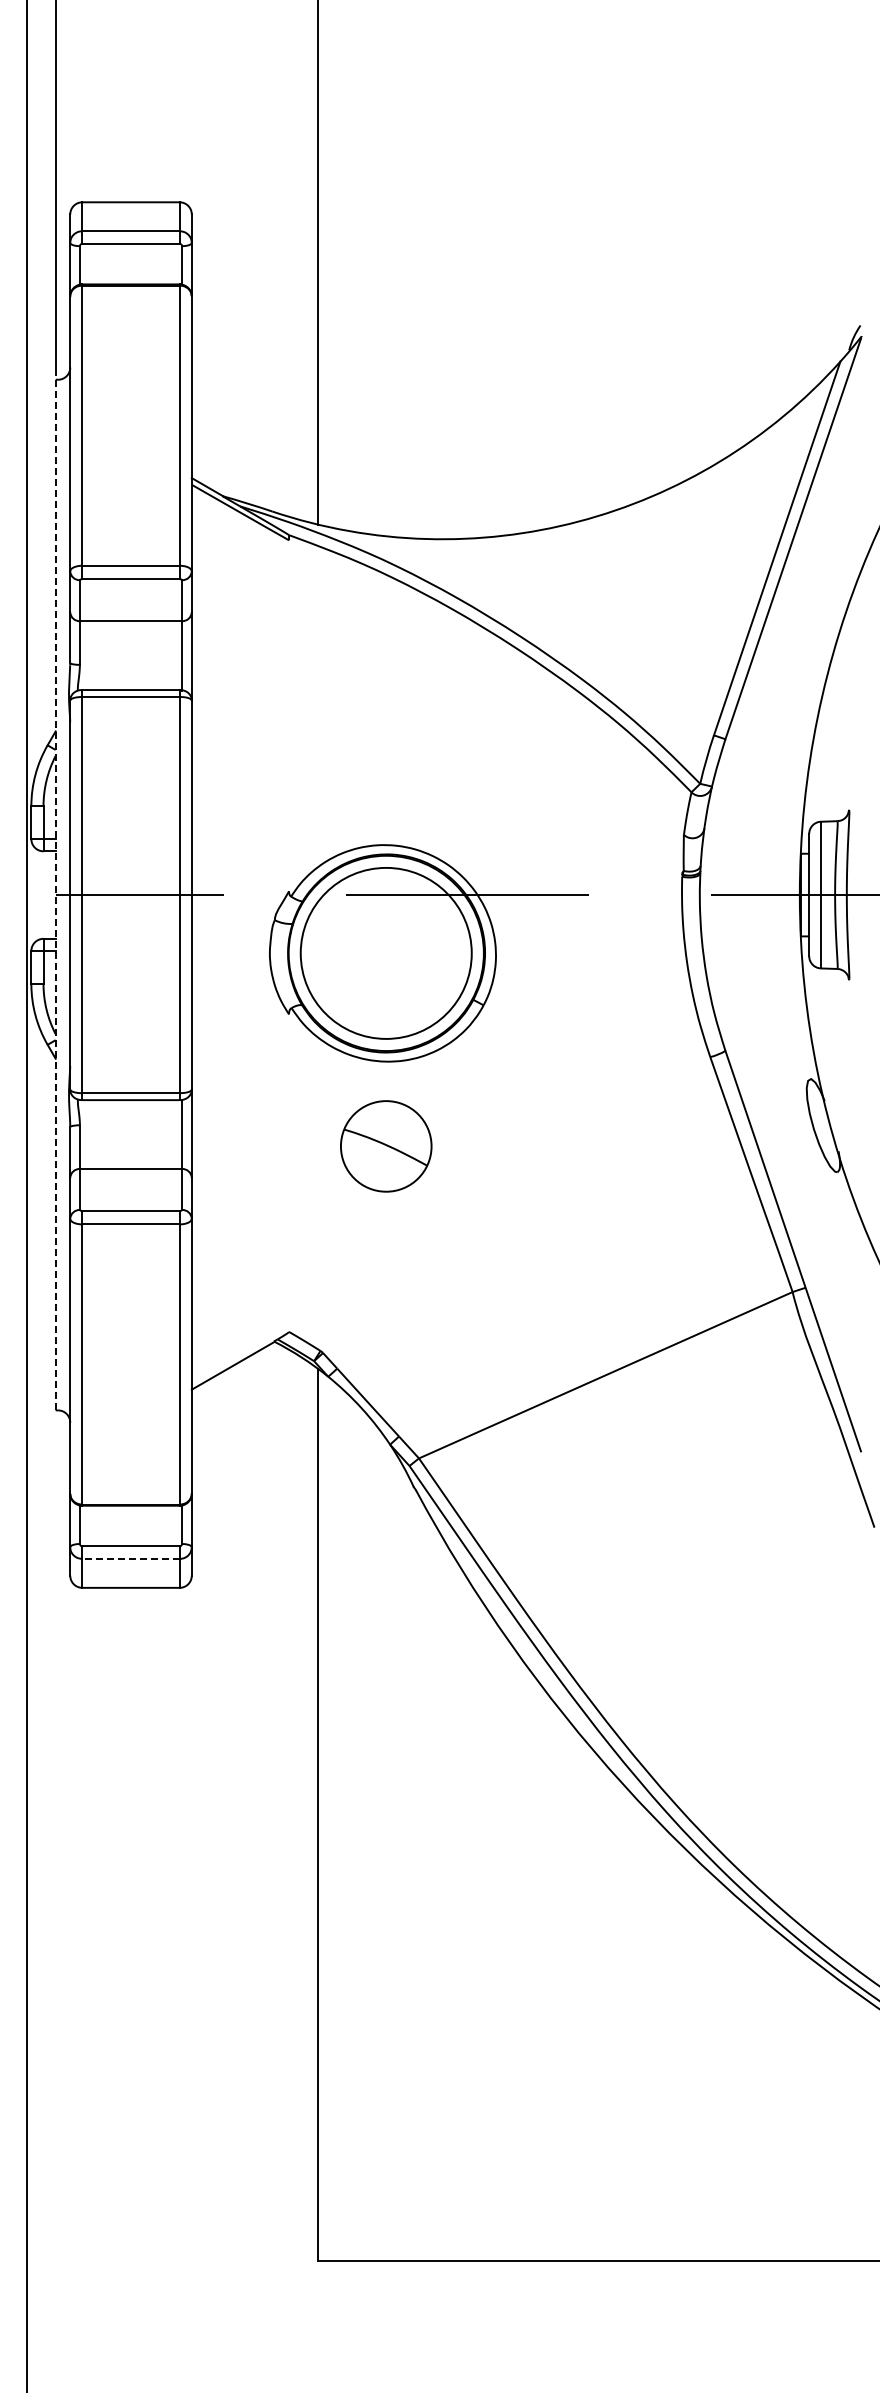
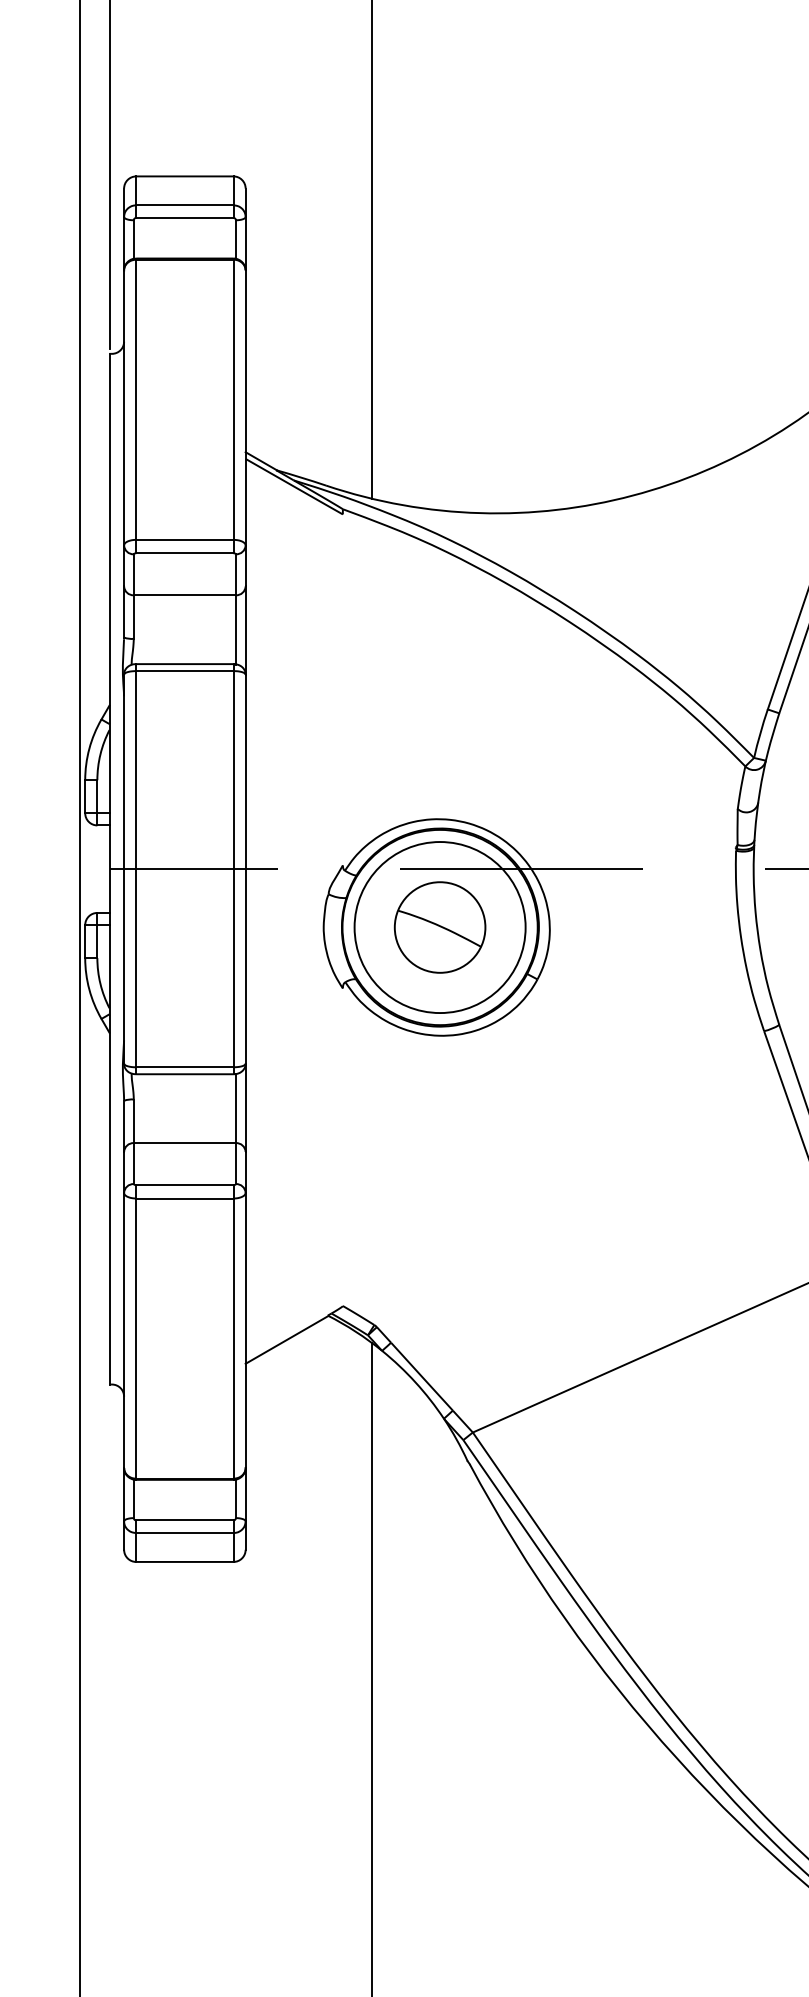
line: (55, 895) -> (109, 869), dashed -> solid
part: (386, 1146) -> (440, 927), moved
line: (131, 1558) -> (185, 1532), dashed -> solid

